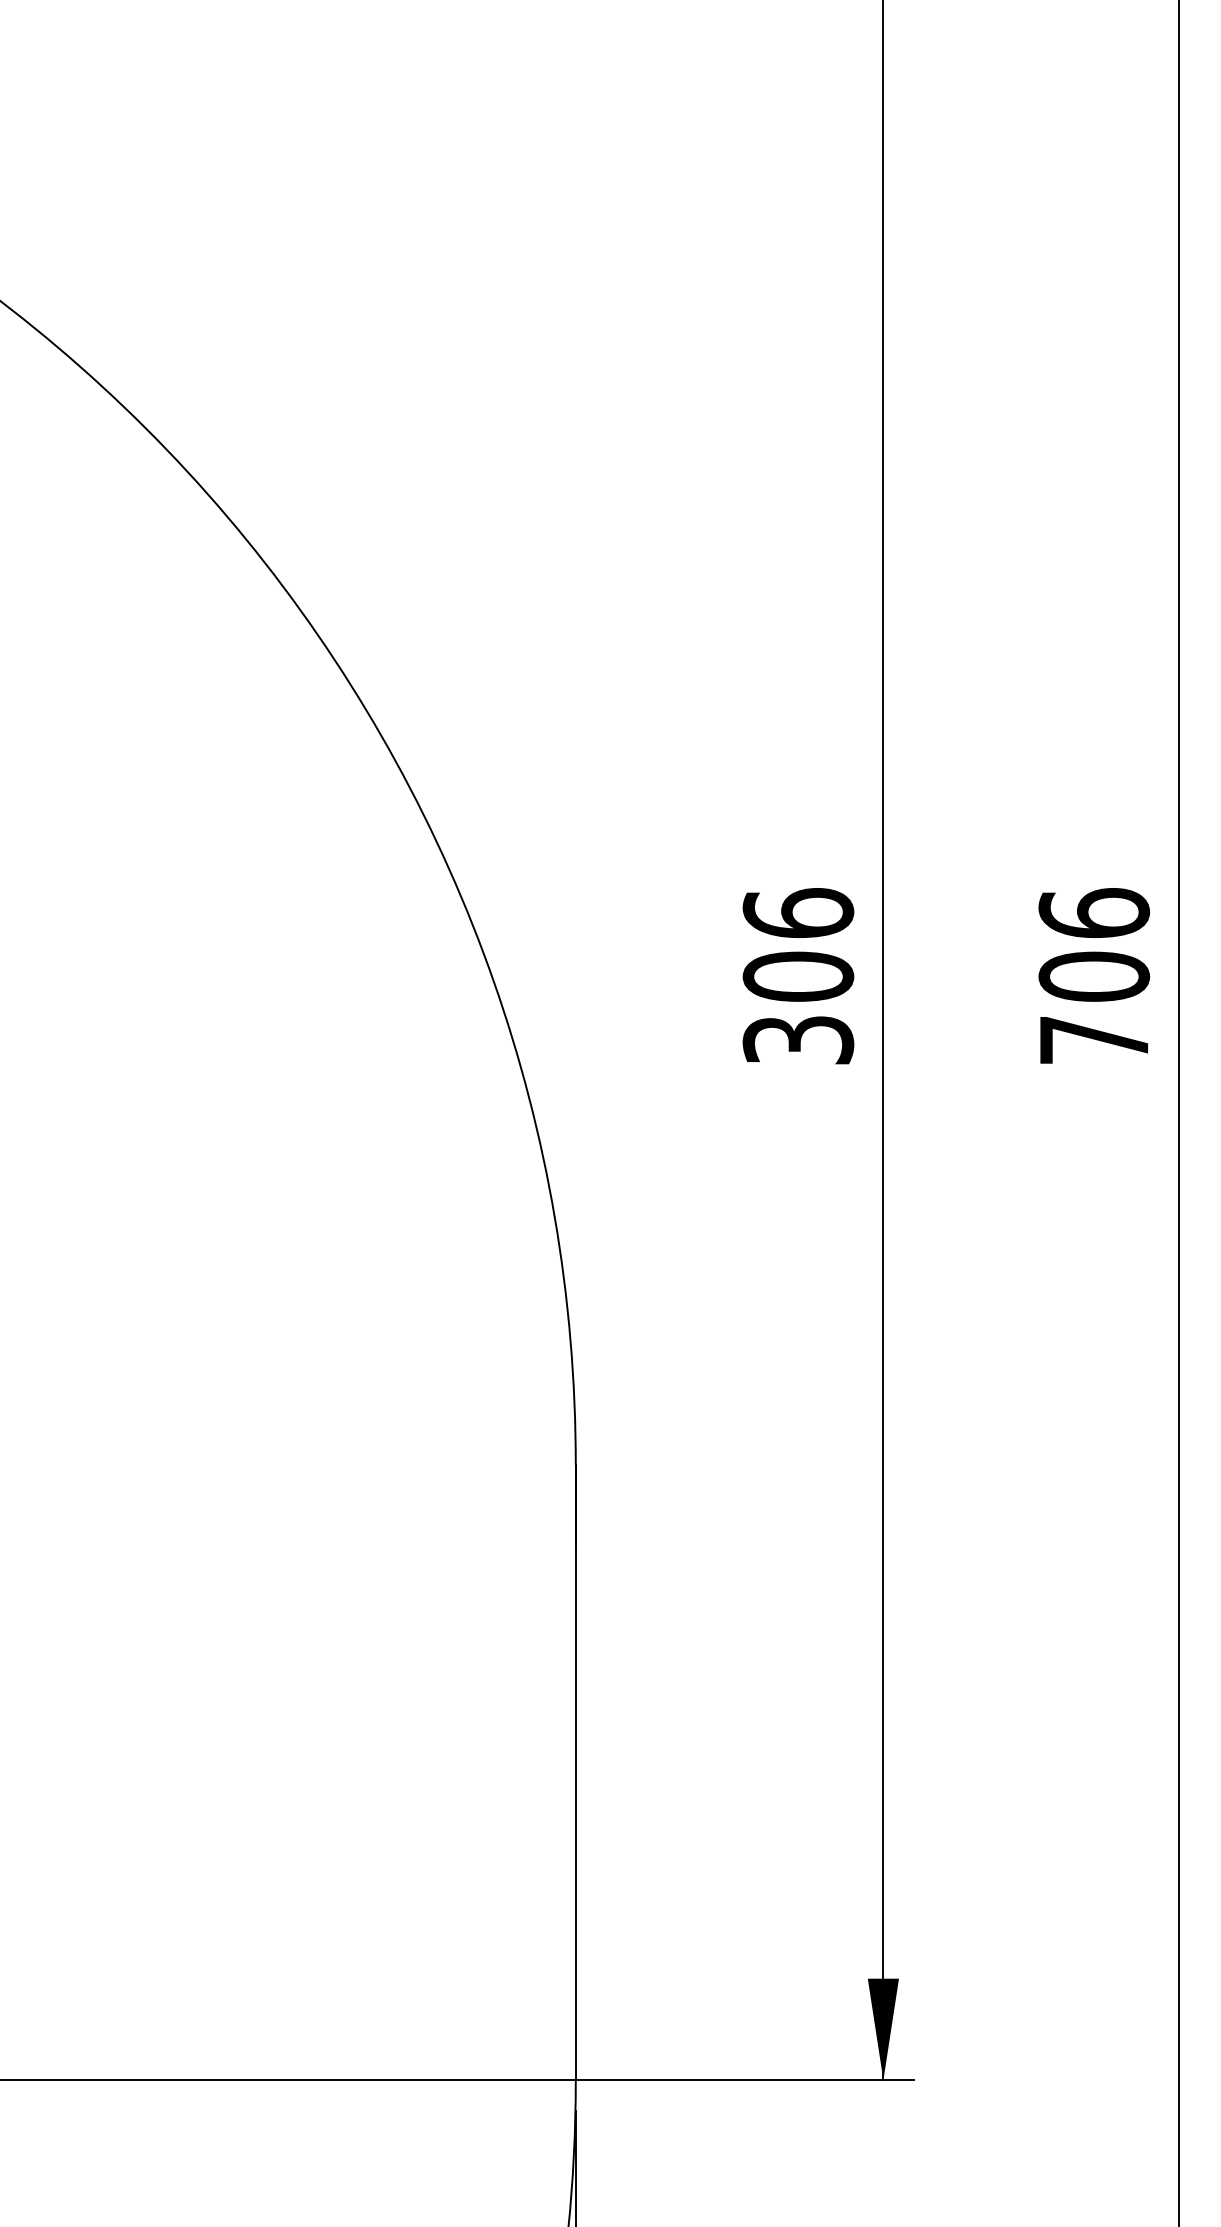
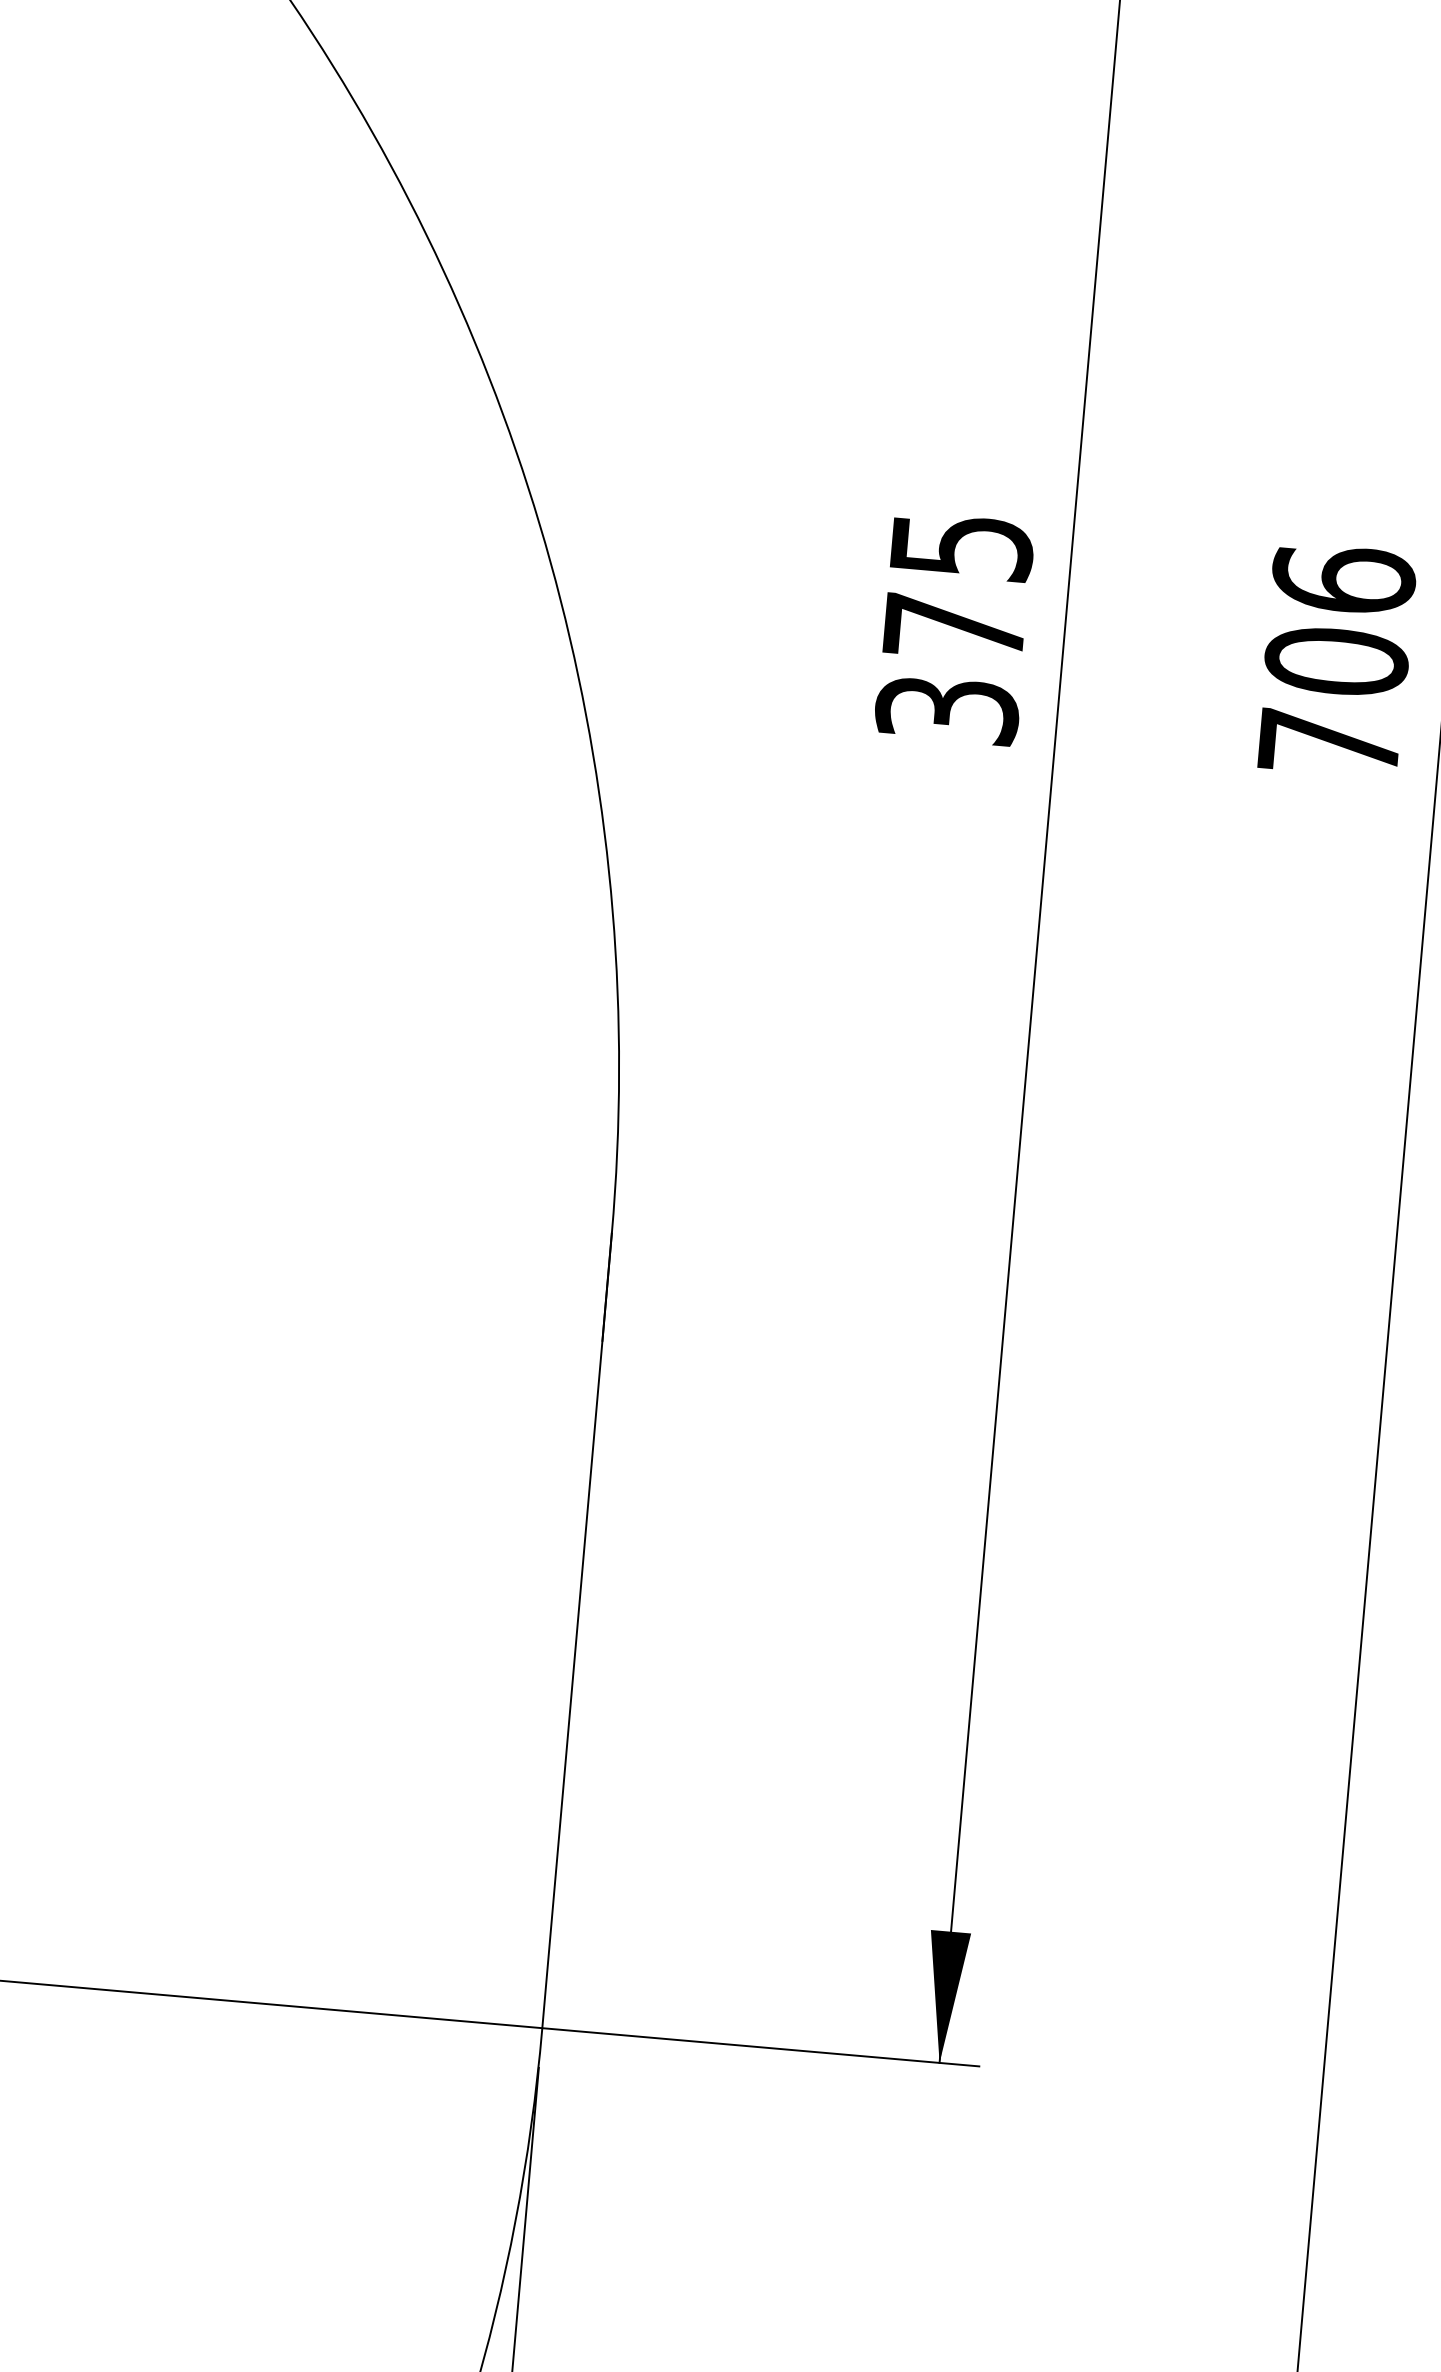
text: (798, 944) -> (958, 586), 306 -> 375

